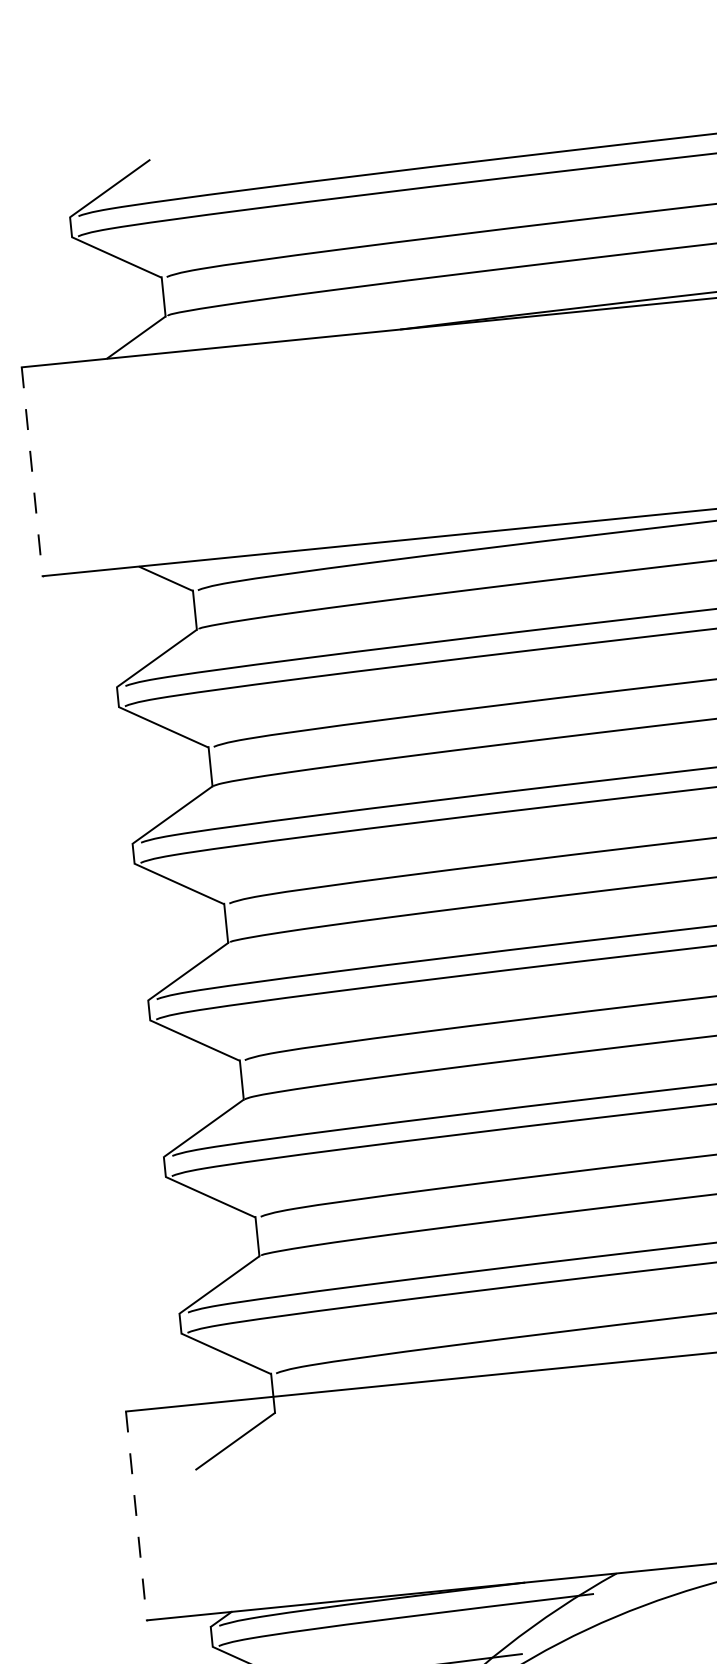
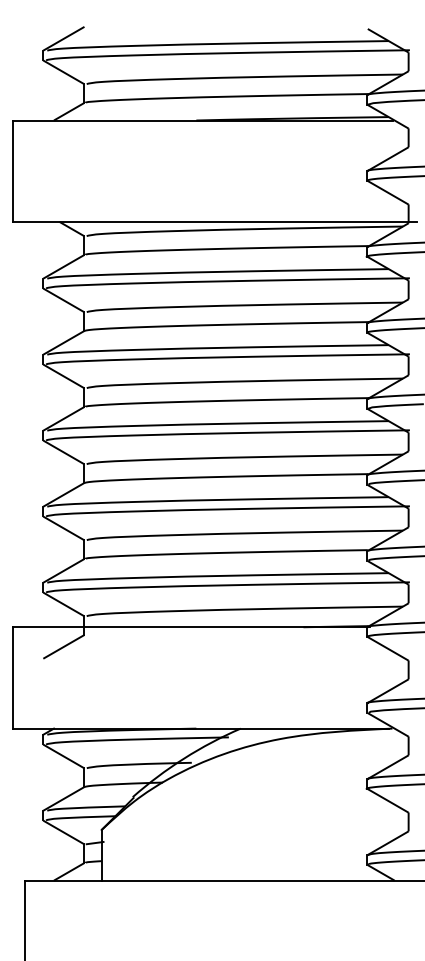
line: (31, 472) -> (12, 171), dashed -> solid
line: (135, 1515) -> (12, 677), dashed -> solid

